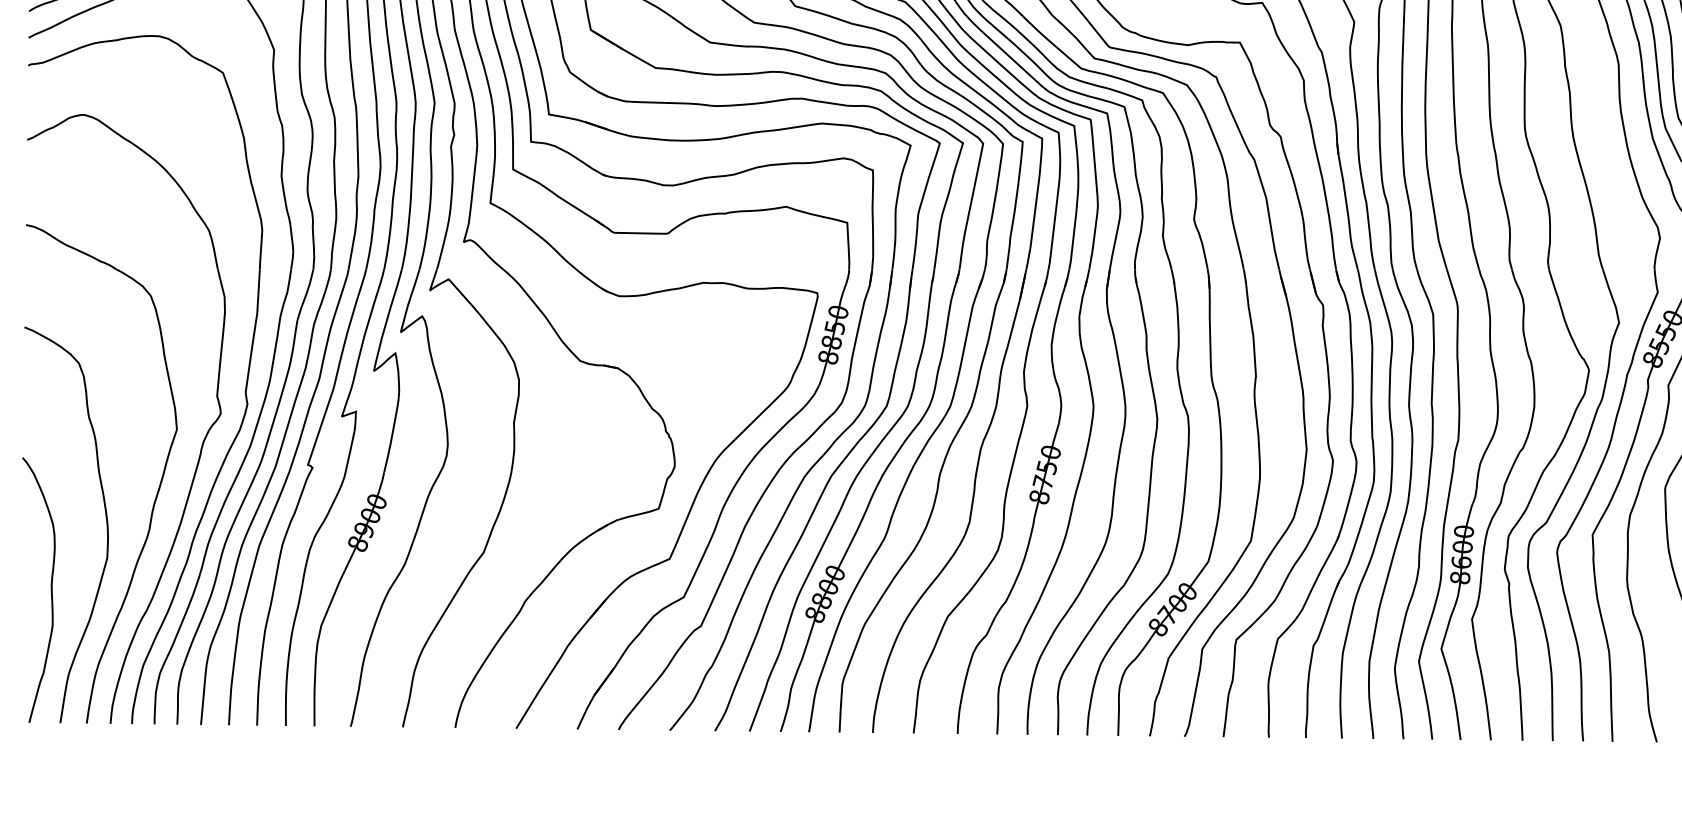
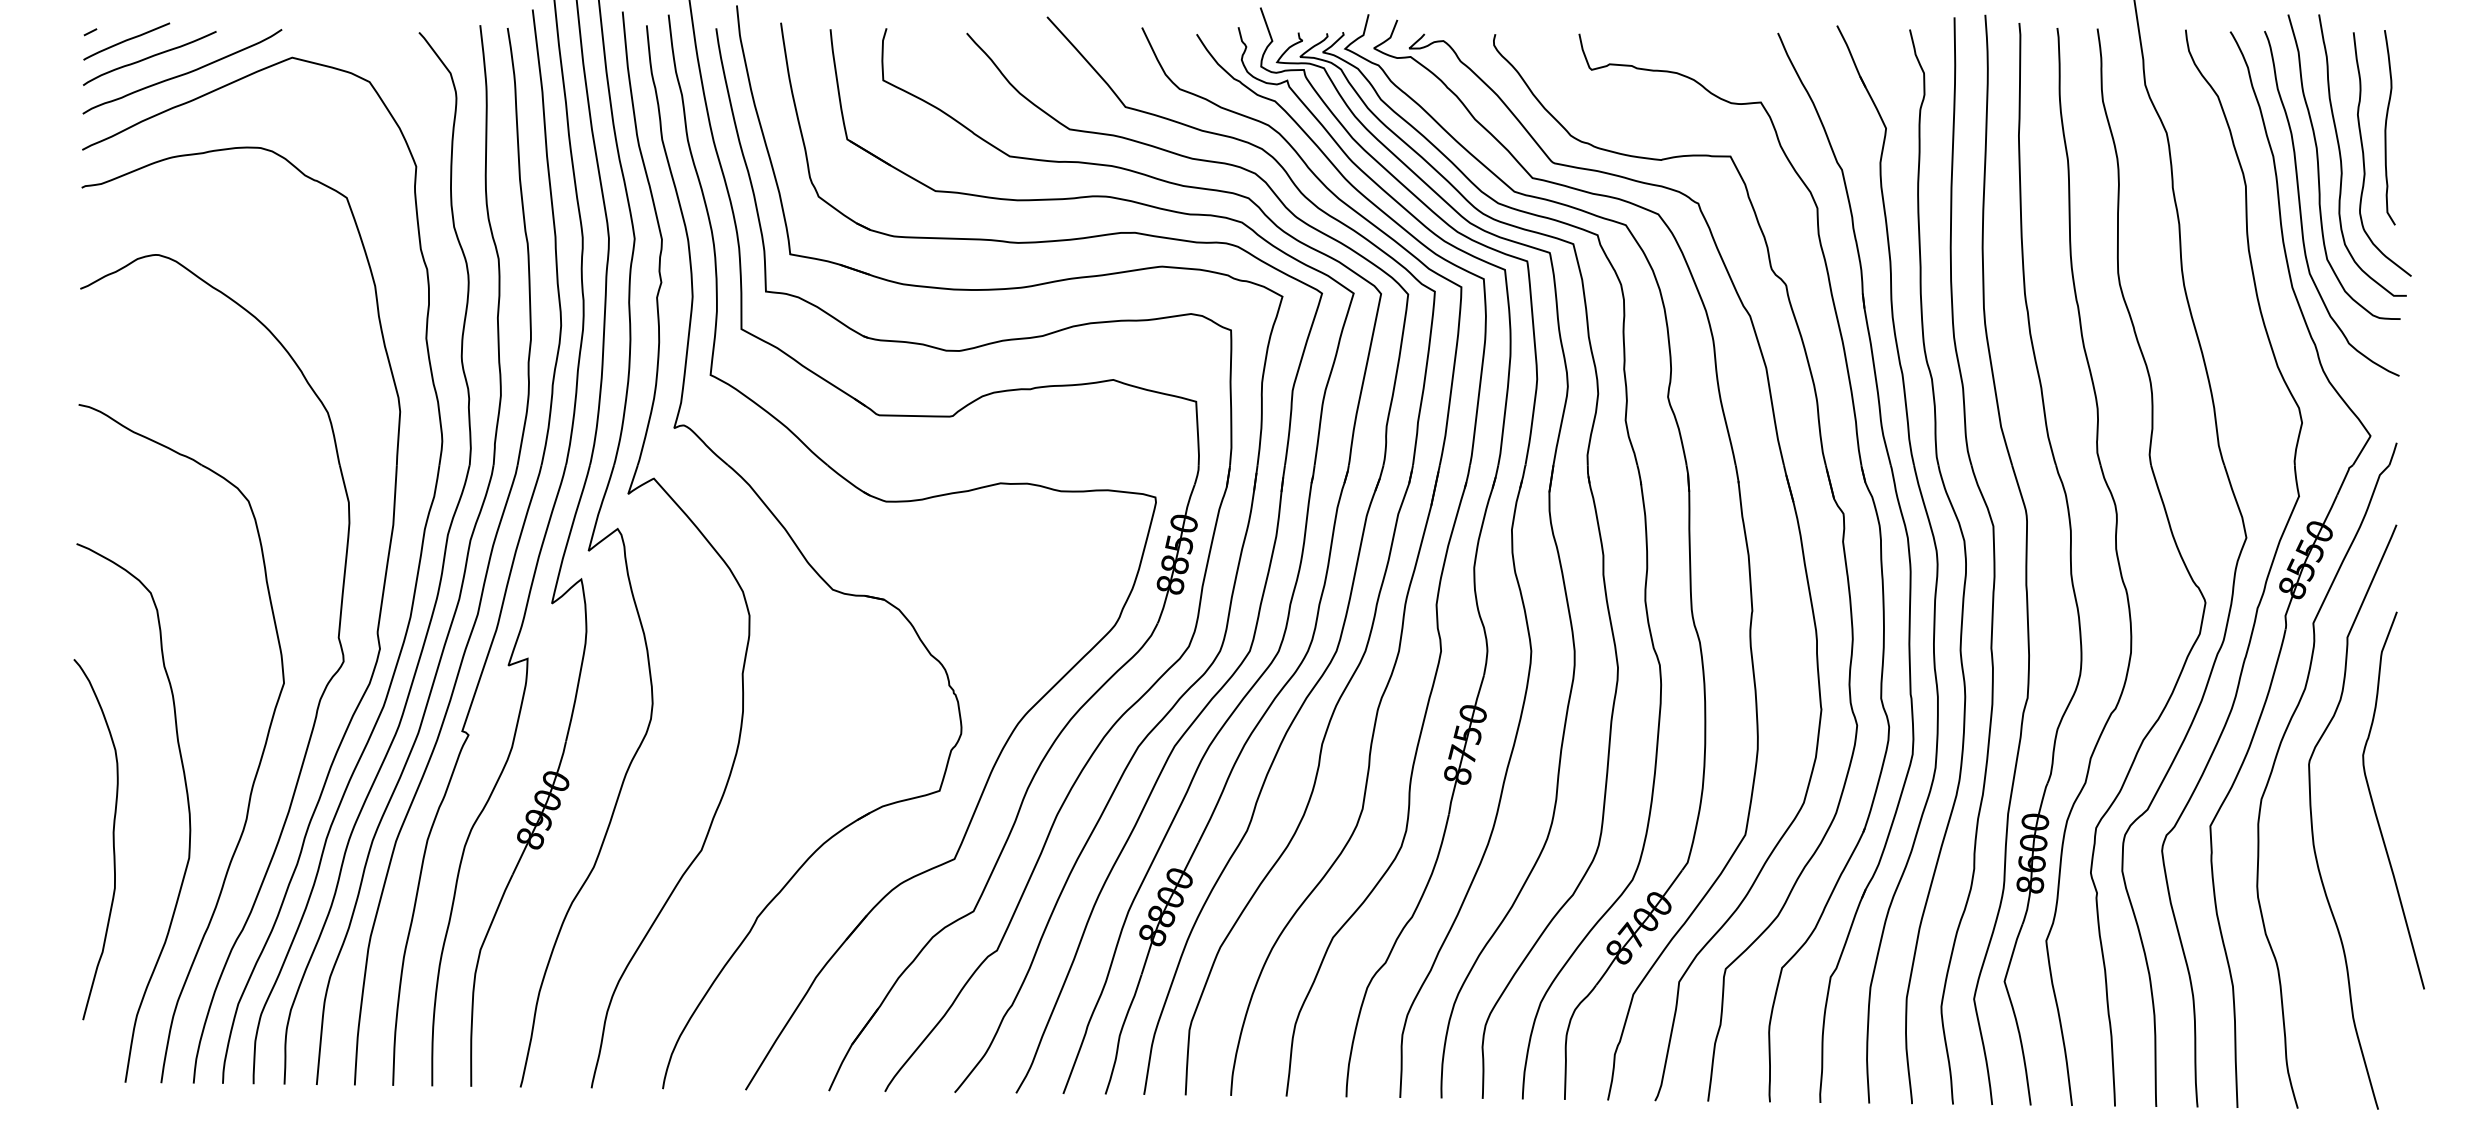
curve: (50, 590) -> (112, 839), moved

